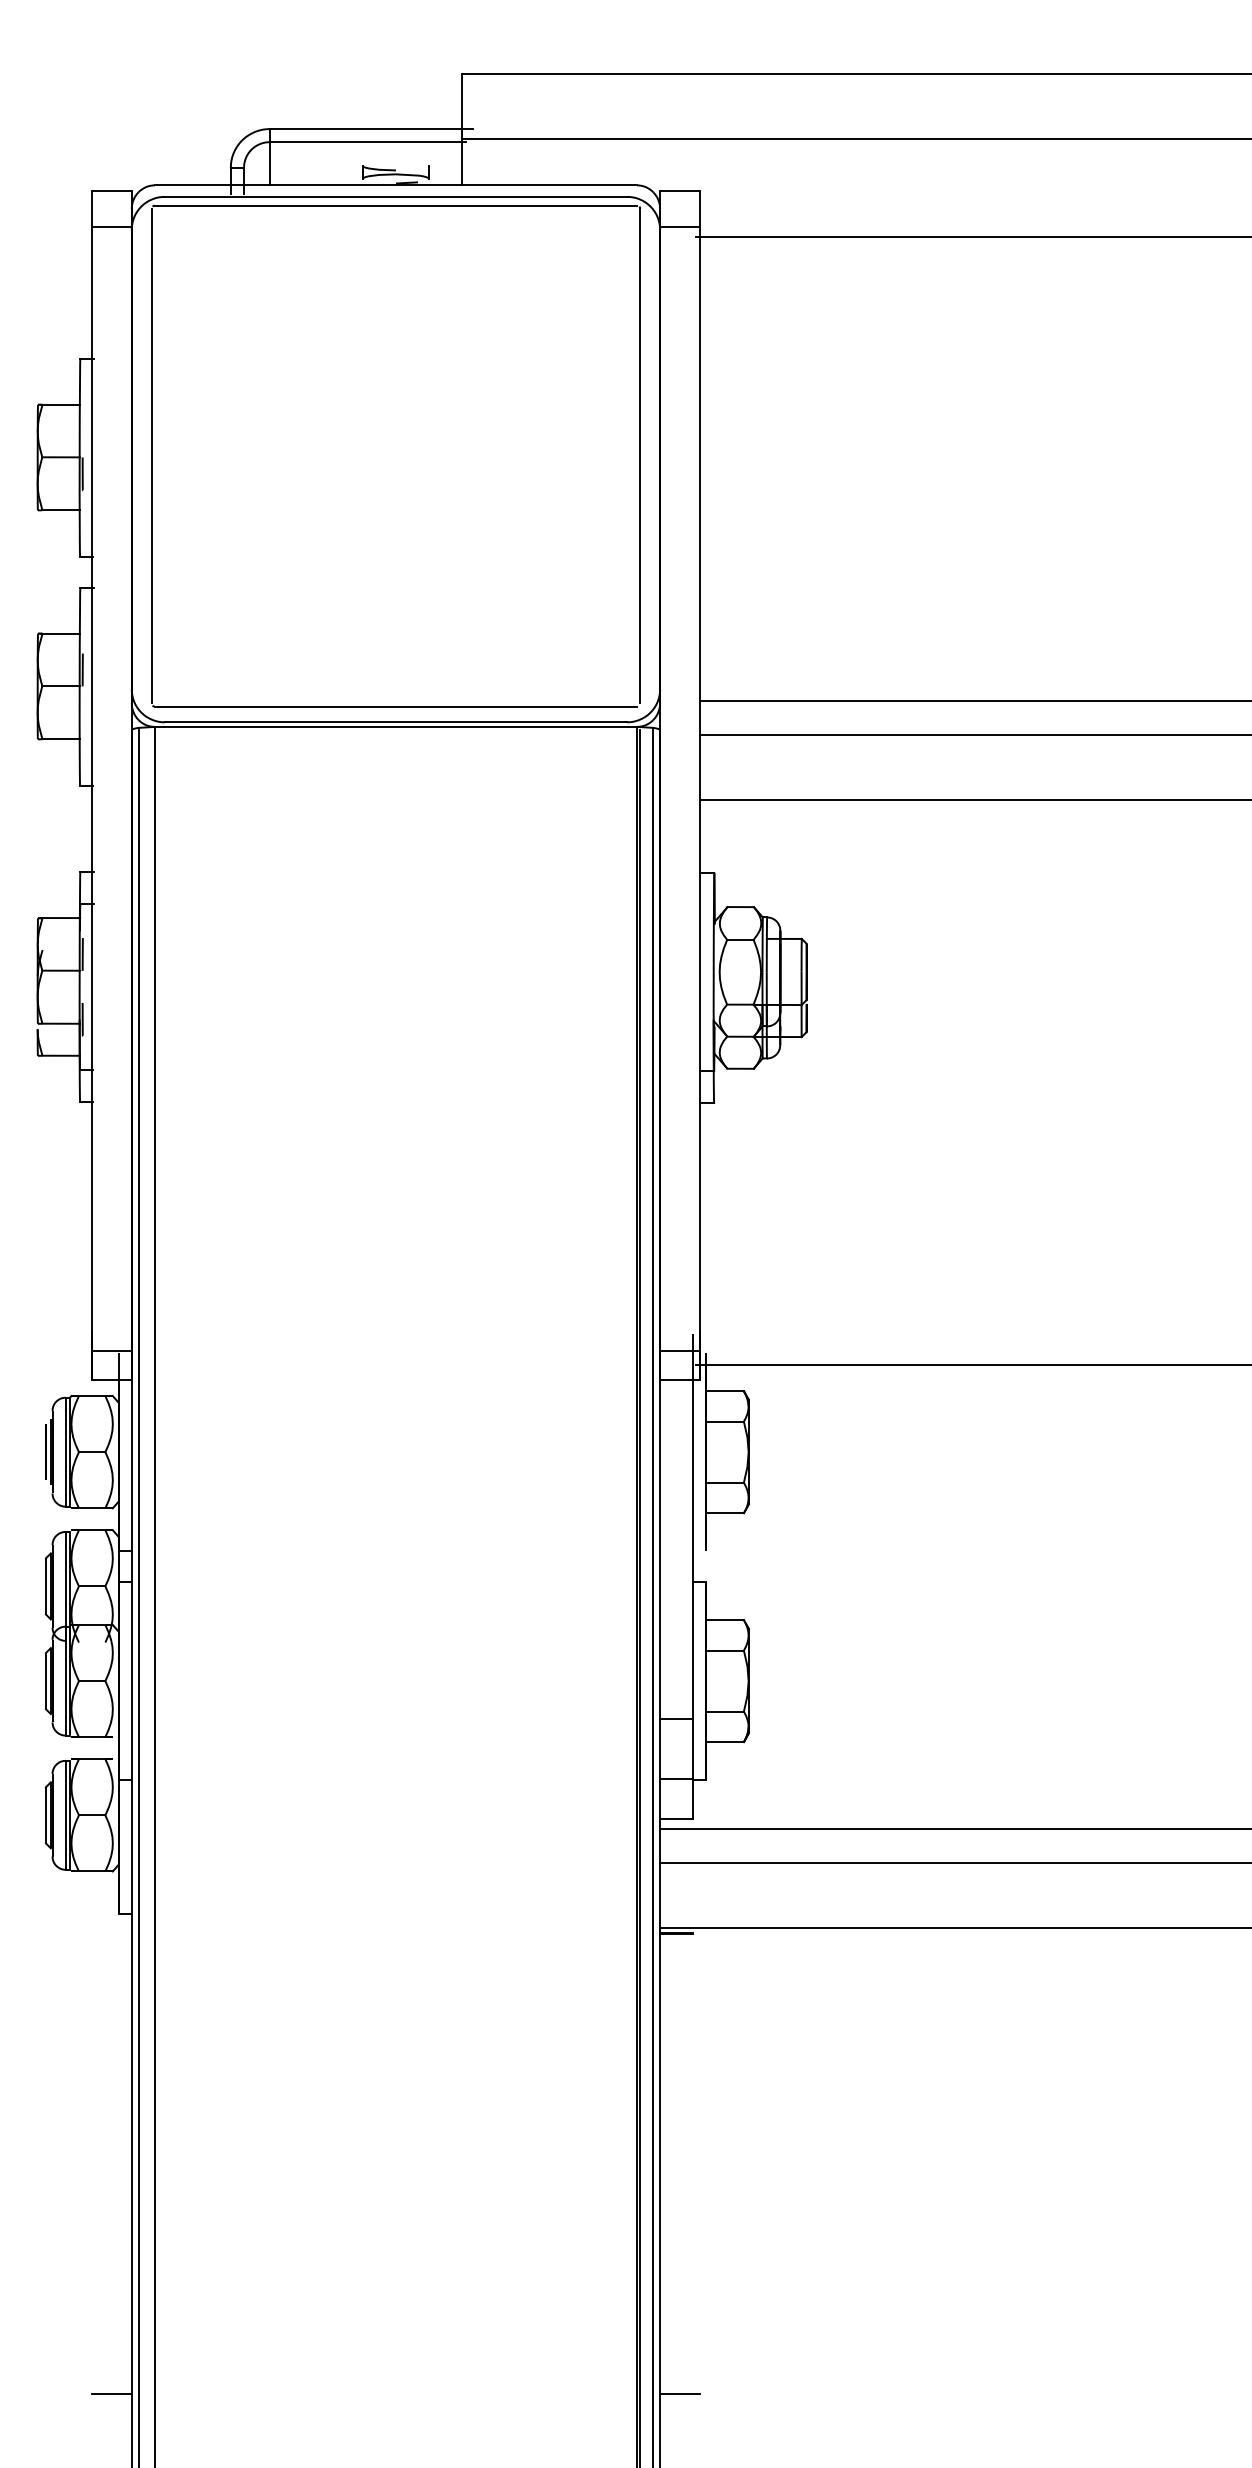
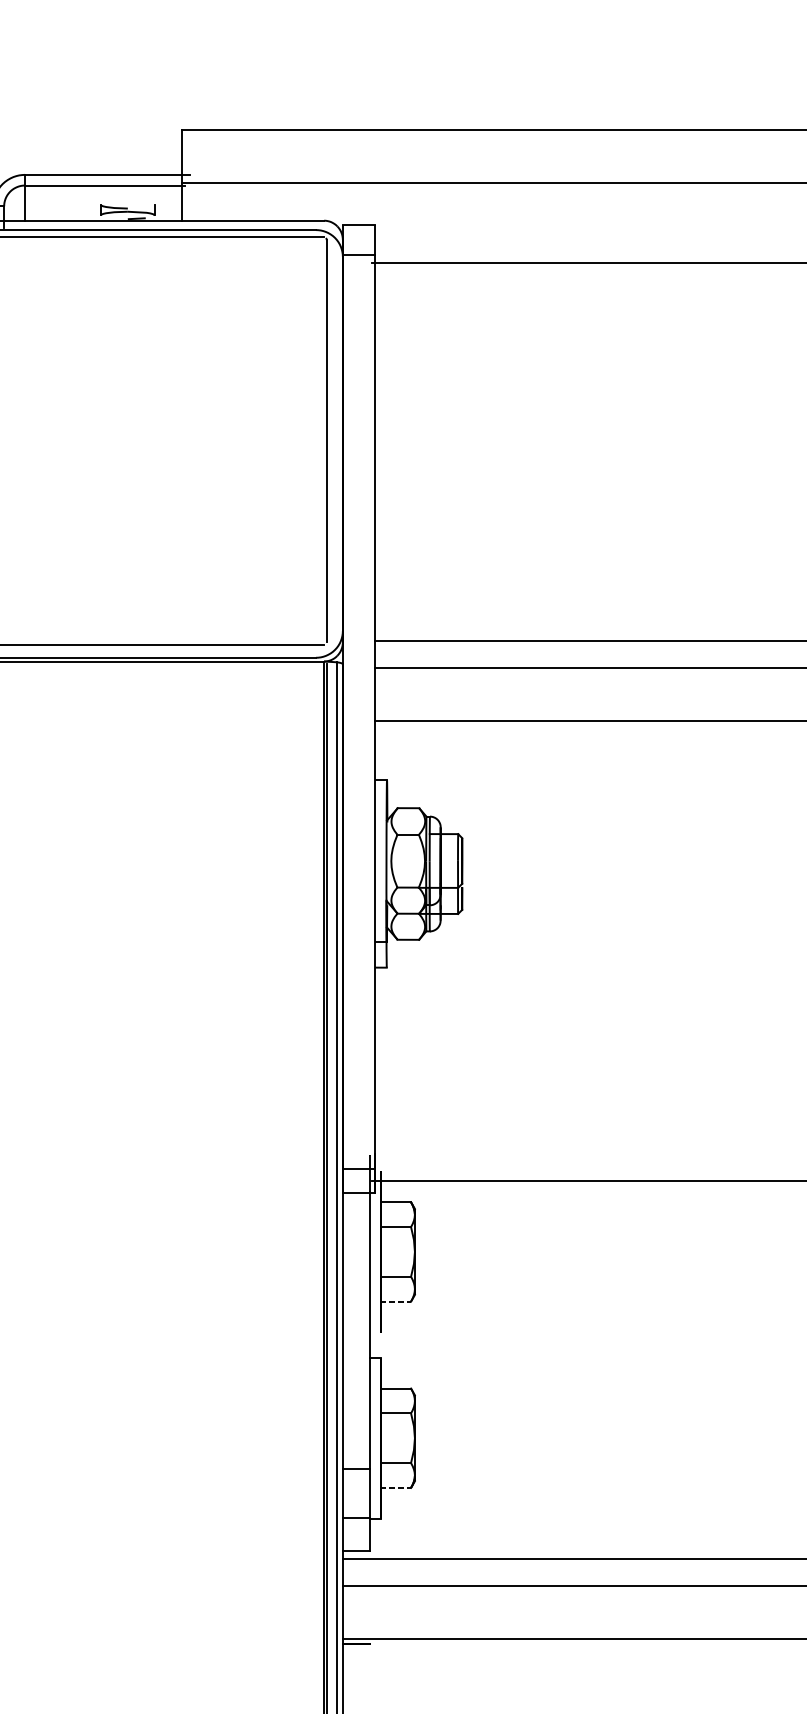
line: (725, 1513) -> (396, 1301), solid -> dashed
line: (725, 1742) -> (396, 1488), solid -> dashed

